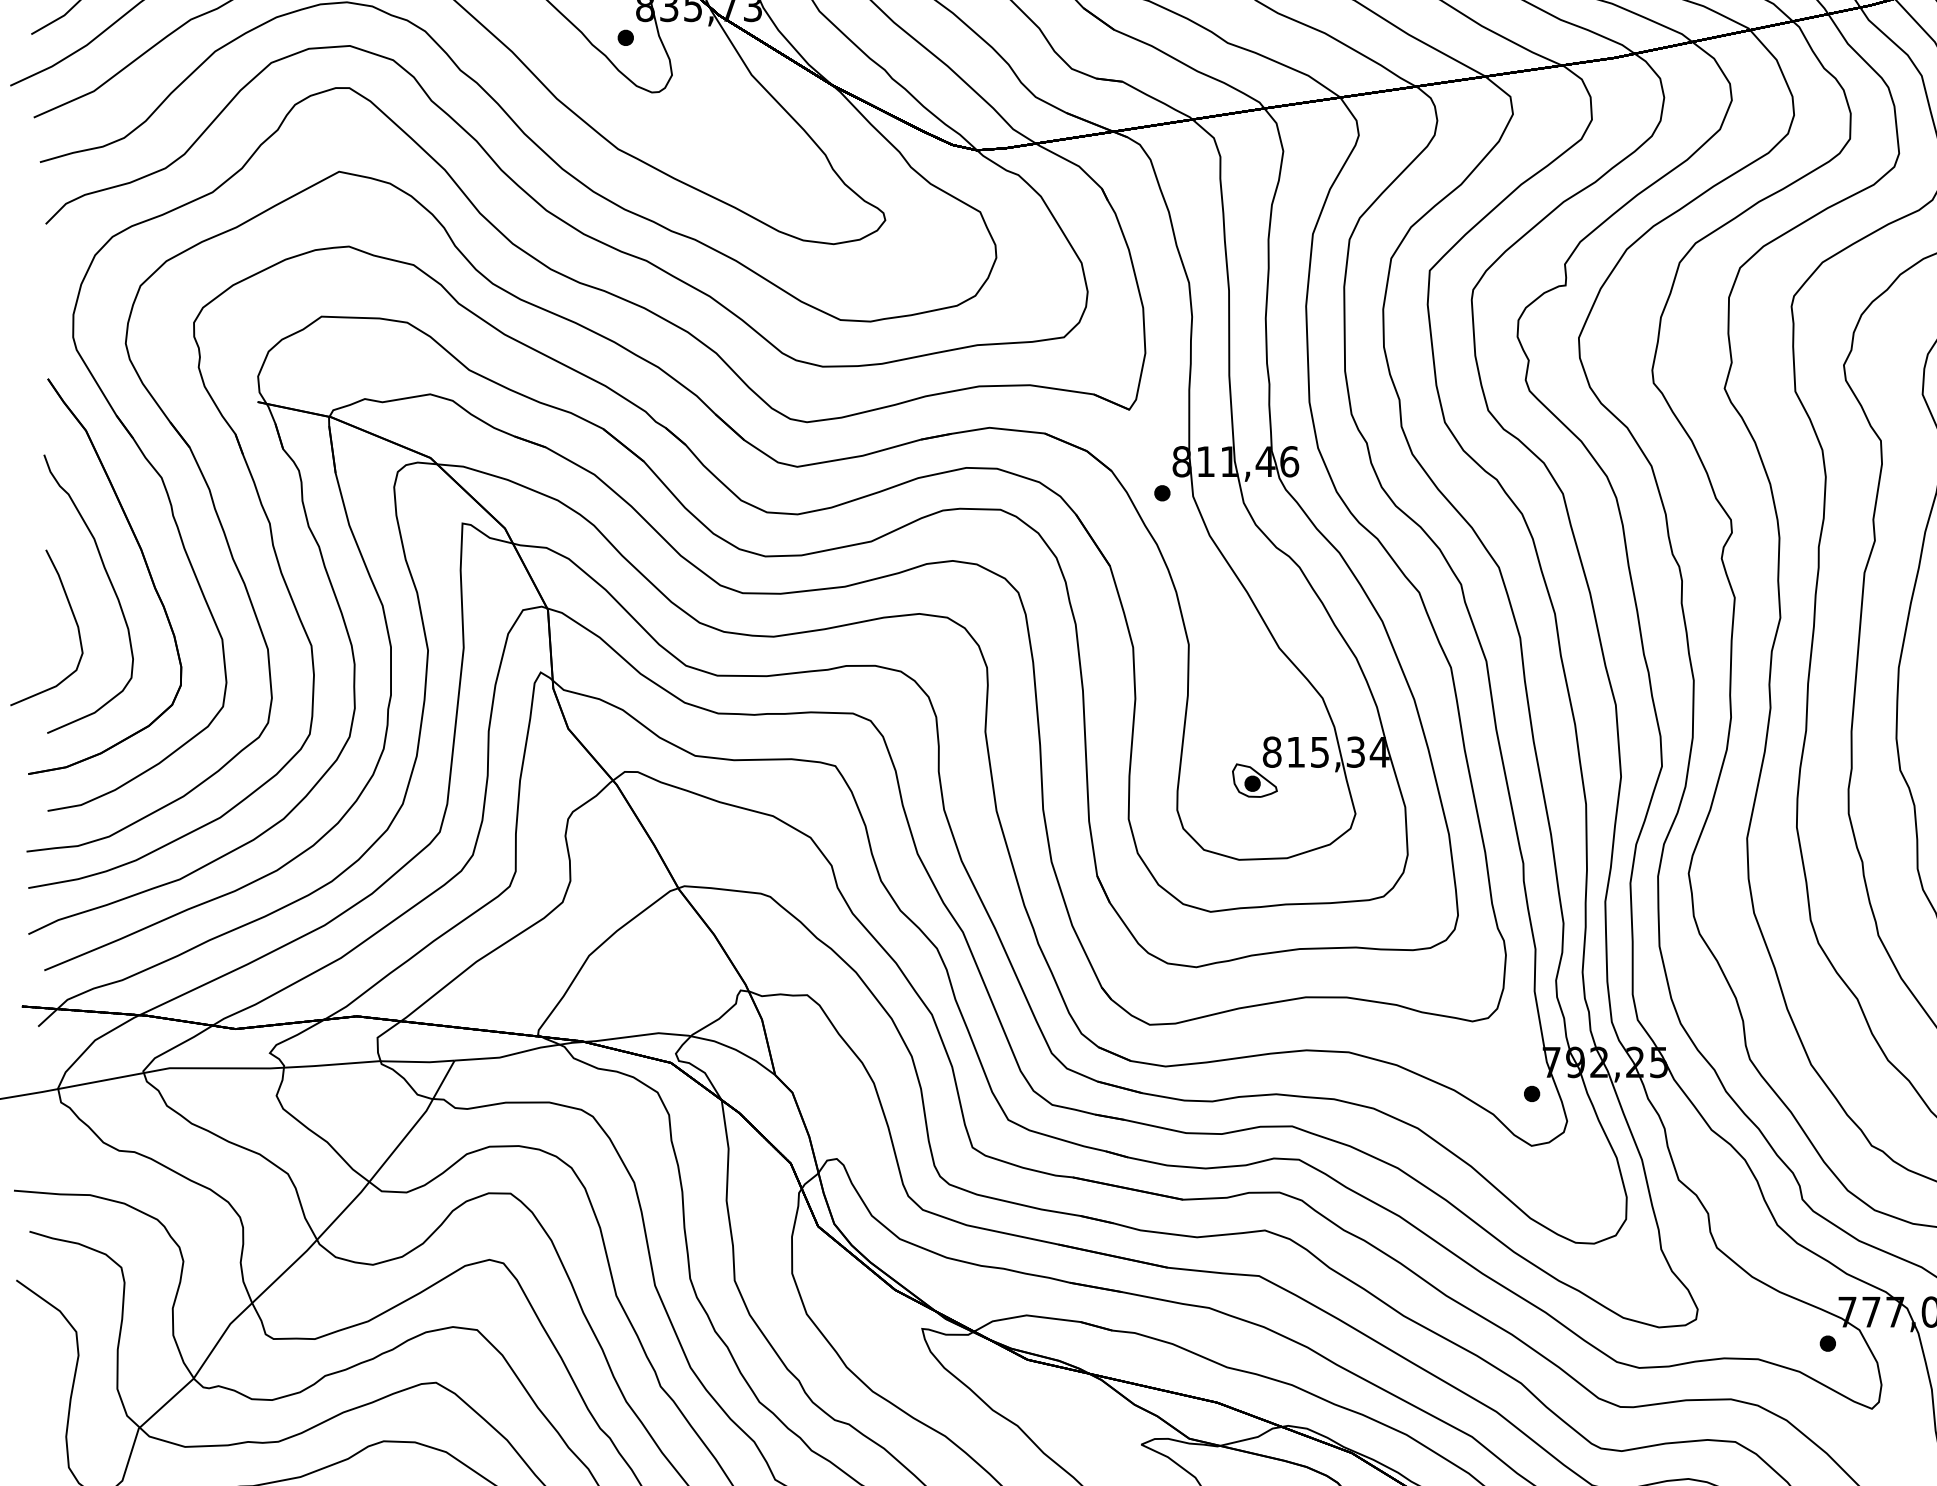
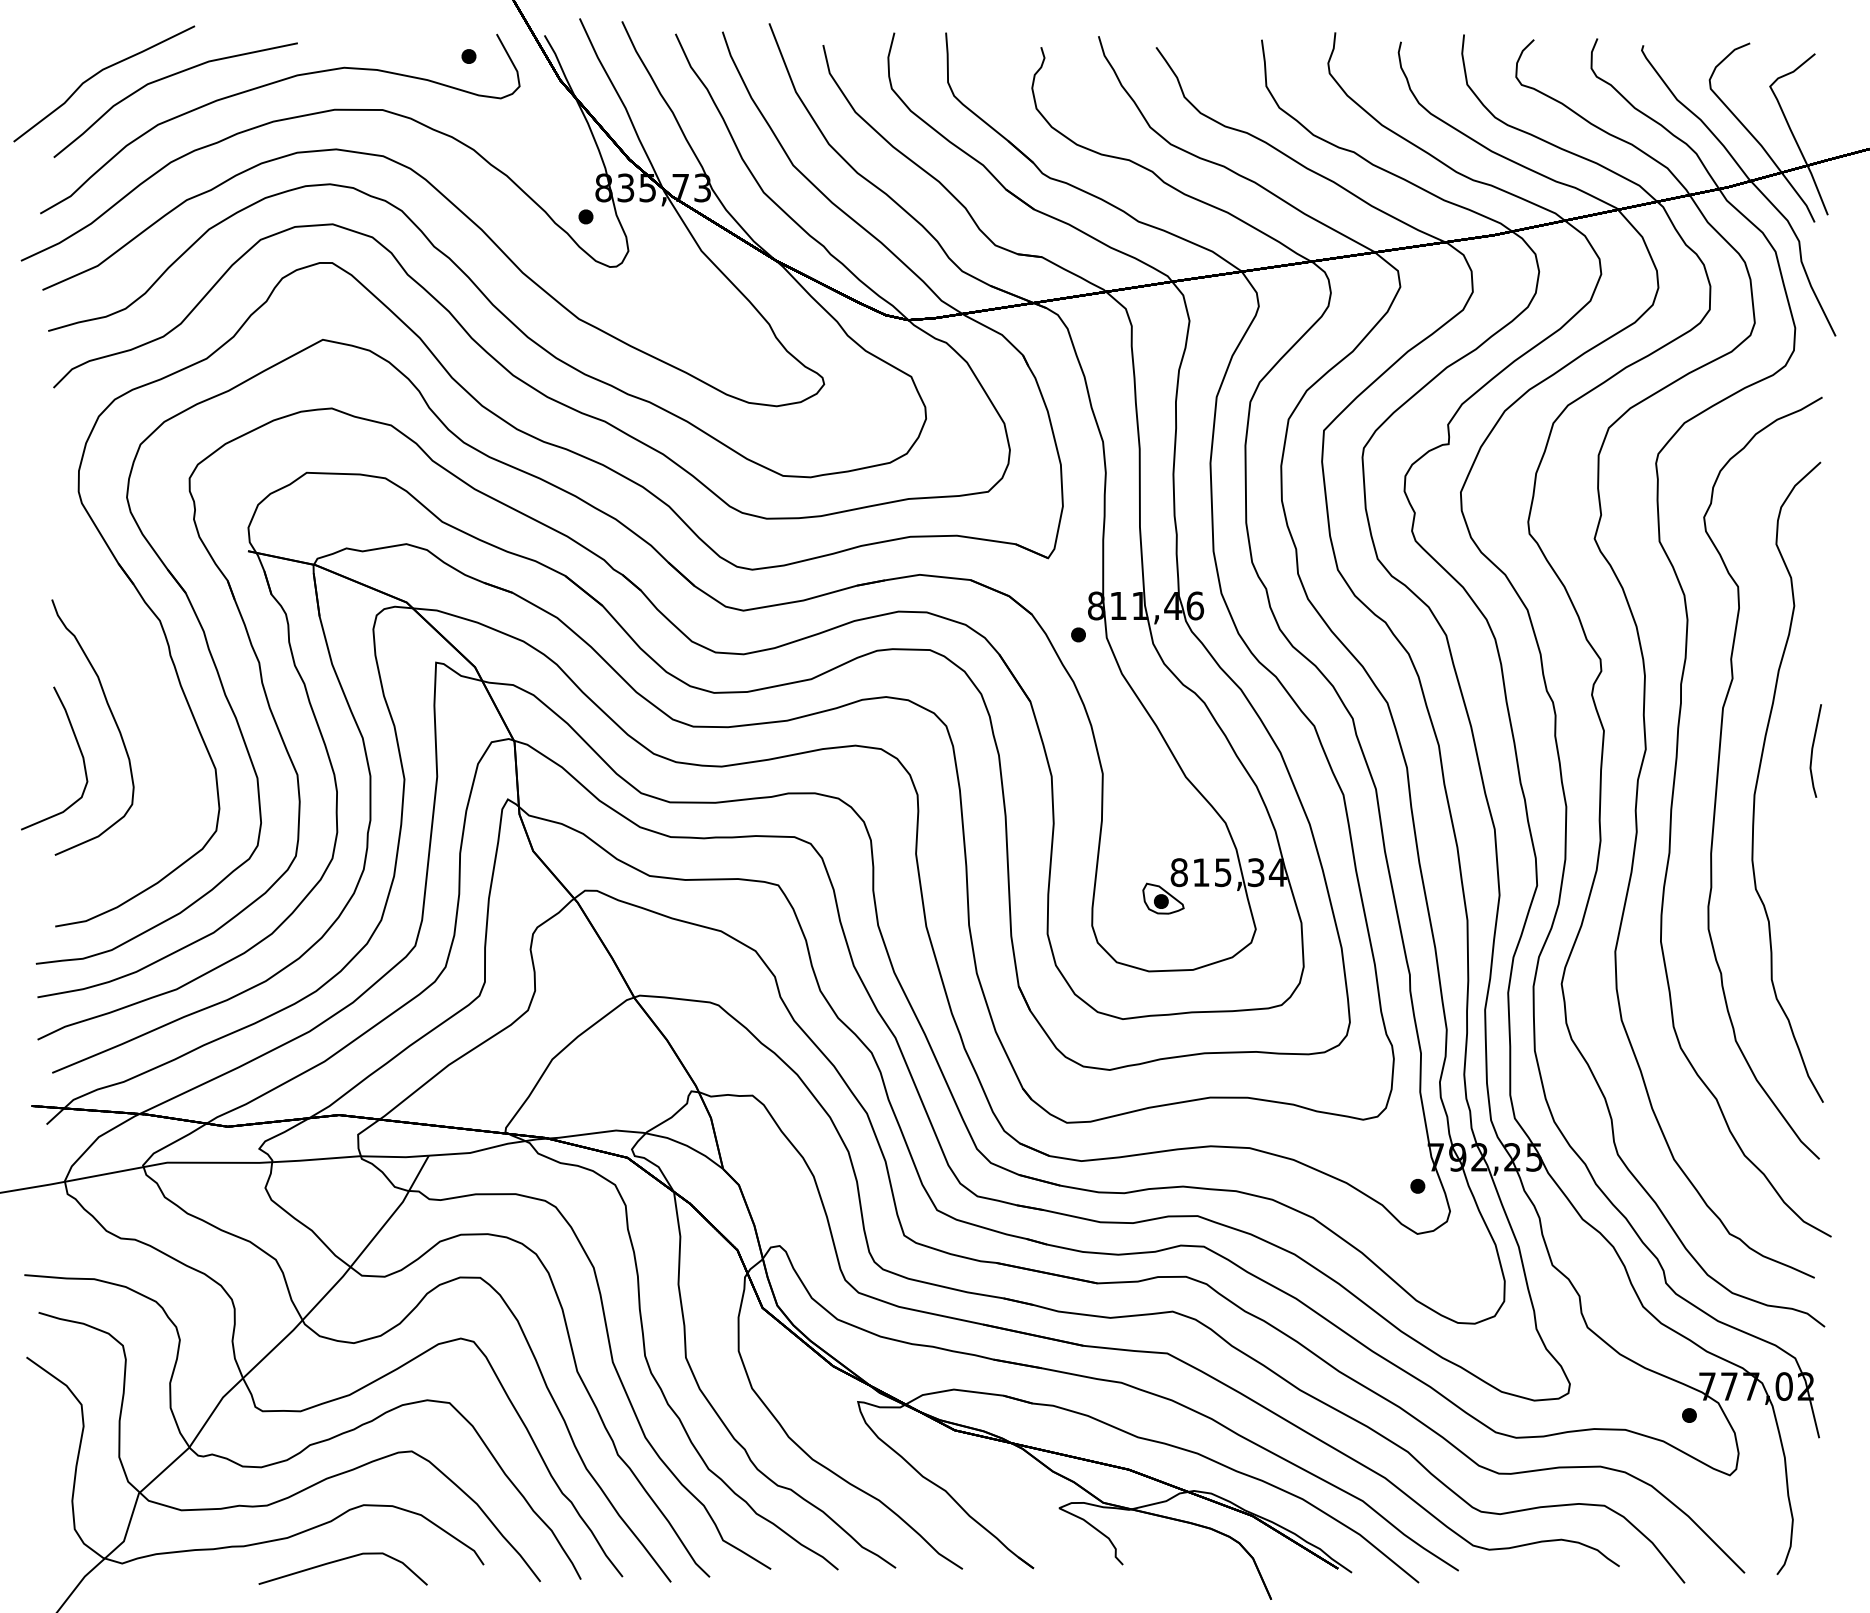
part: (144, 563) -> (144, 699), removed

